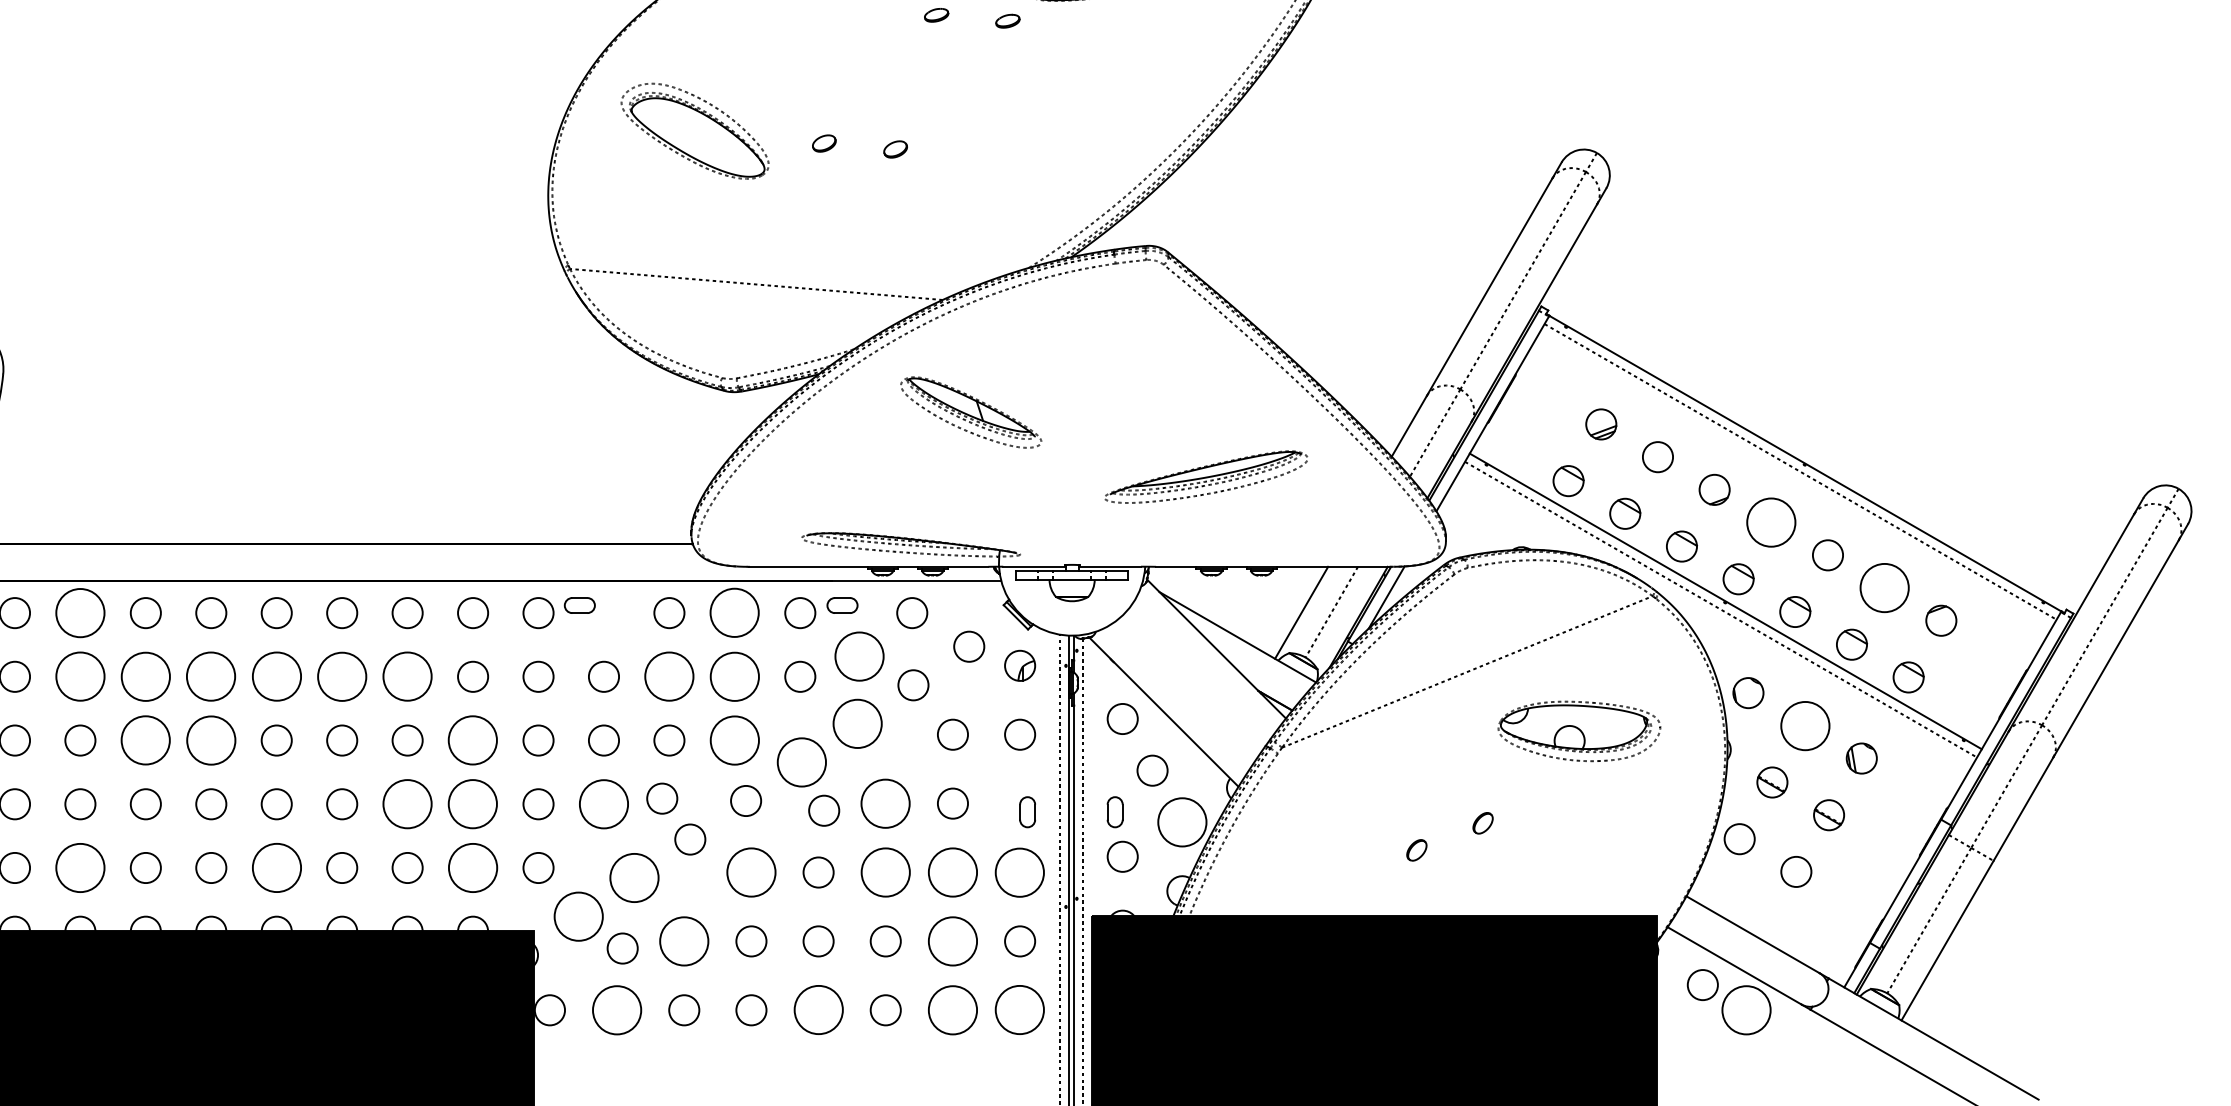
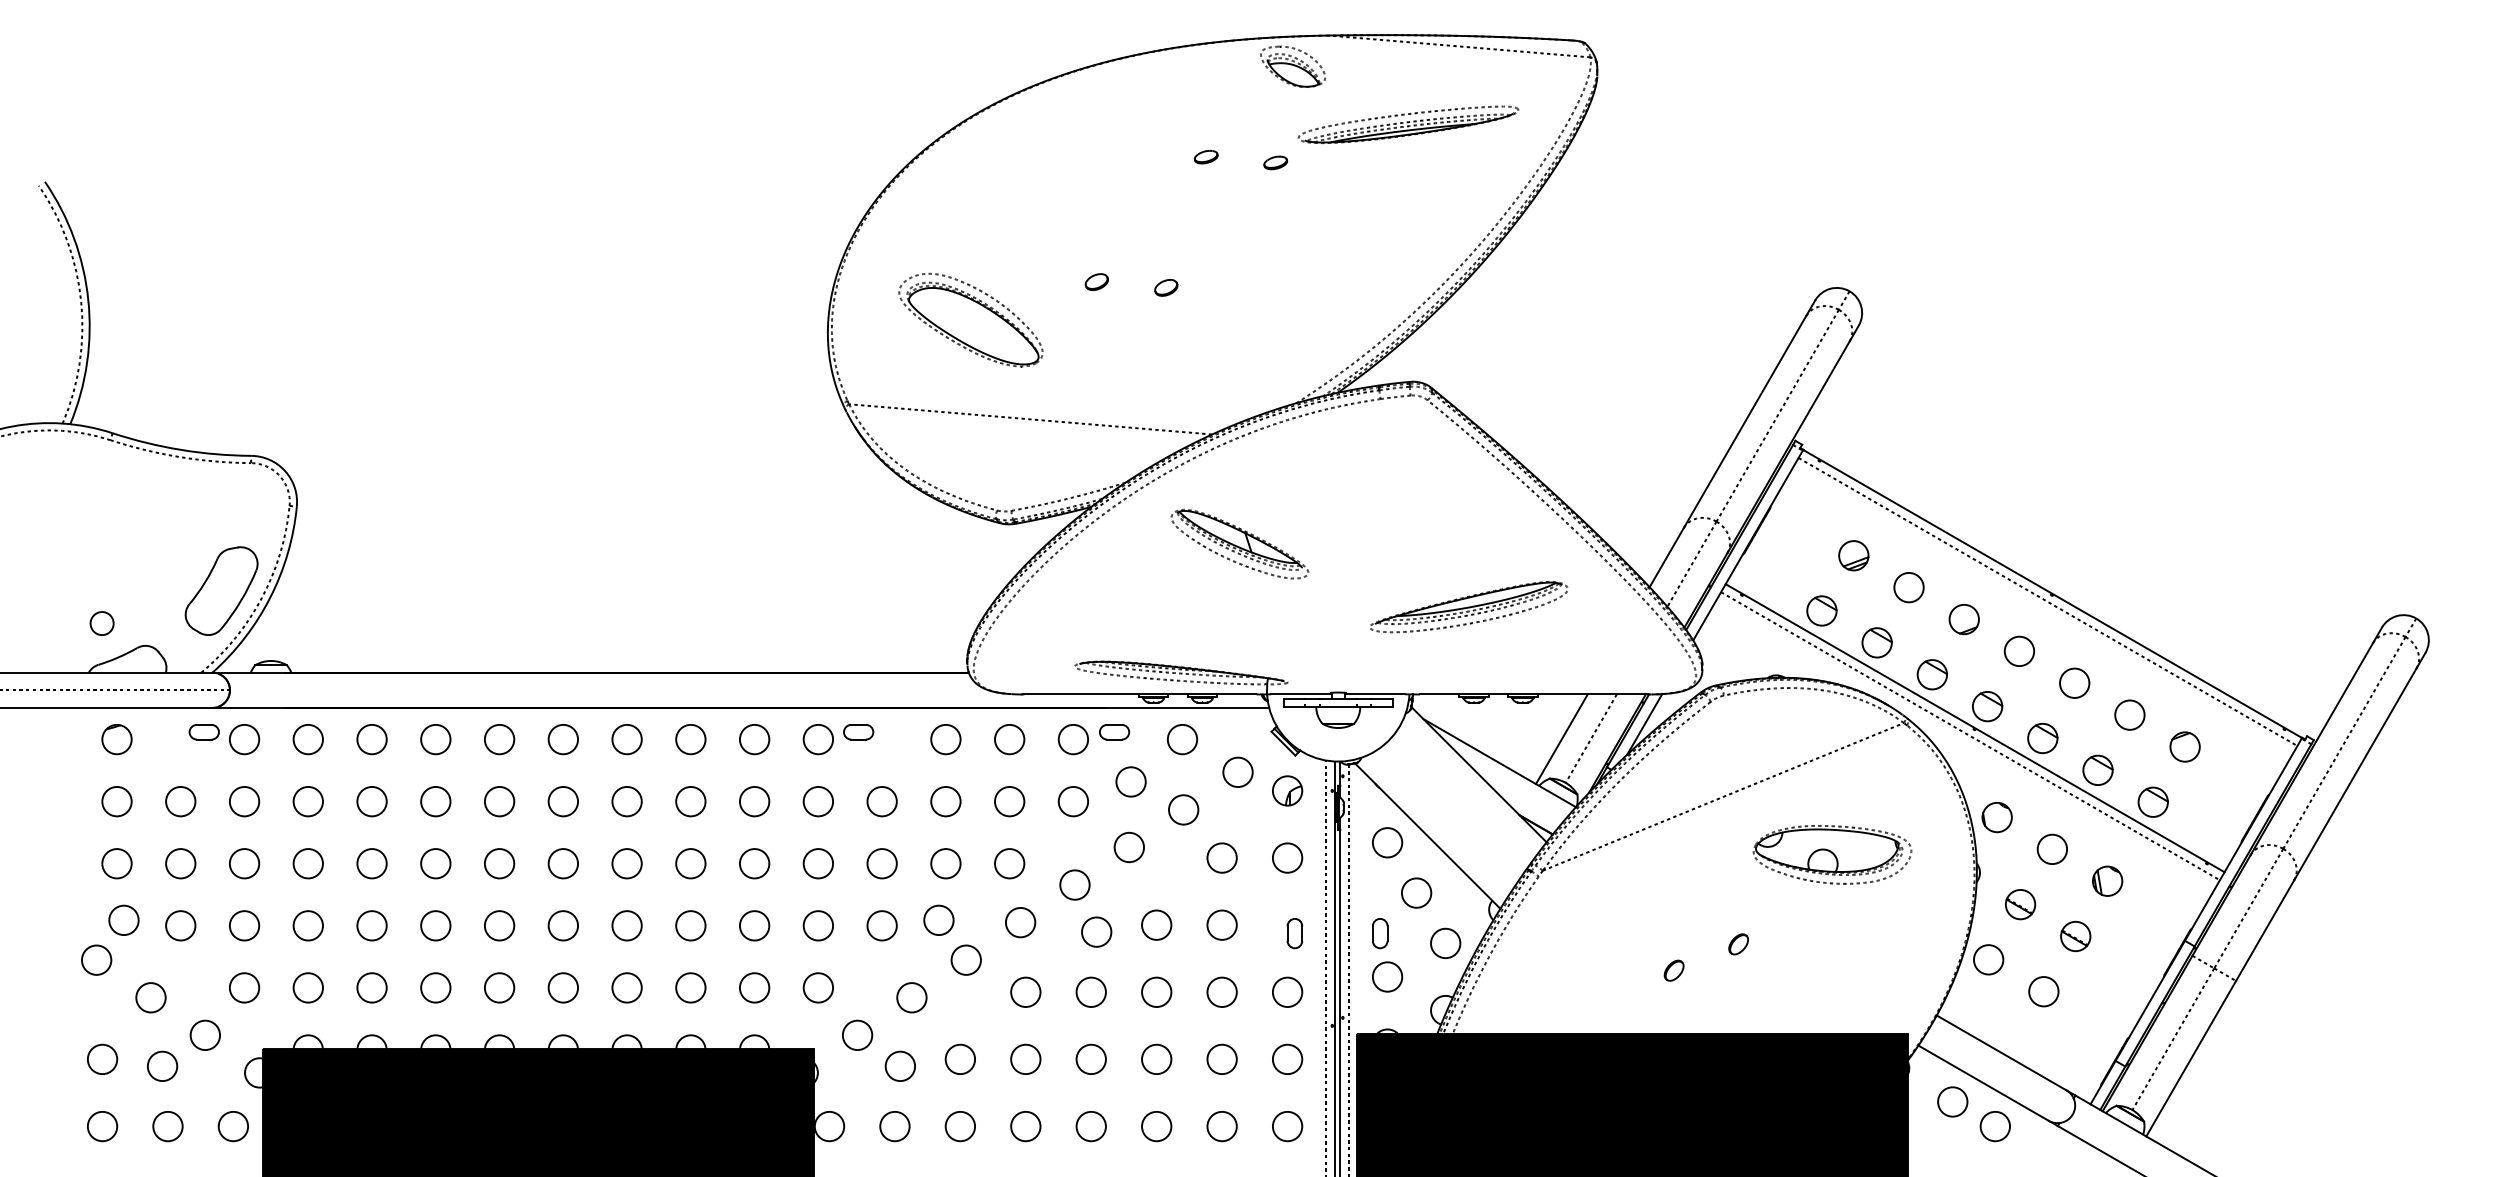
part: (694, 130) -> (970, 319), moved
circle: (1771, 522) -> (2019, 651), size x0.62
circle: (1884, 587) -> (2129, 714), size x0.62
circle: (79, 613) -> (371, 739), size x0.62
circle: (734, 613) -> (1009, 739), size x0.62
circle: (858, 656) -> (1130, 781), size x0.62
circle: (79, 676) -> (371, 801), size x0.62
circle: (145, 676) -> (435, 801), size x0.62
circle: (211, 676) -> (499, 801), size x0.62
circle: (275, 676) -> (562, 801), size x0.62
circle: (341, 676) -> (626, 801), size x0.62
circle: (407, 676) -> (690, 801), size x0.62
circle: (668, 676) -> (945, 801), size x0.62
circle: (734, 676) -> (1009, 801), size x0.62
circle: (857, 723) -> (1129, 847), size x0.62
circle: (1804, 724) -> (2051, 848), size x0.62
circle: (145, 740) -> (435, 863), size x0.62
circle: (211, 740) -> (499, 863), size x0.62
circle: (472, 740) -> (754, 863), size x0.62
circle: (734, 740) -> (1009, 863), size x0.62
circle: (801, 761) -> (1074, 884), size x0.62
circle: (885, 802) -> (1156, 924), size x0.62
circle: (407, 803) -> (690, 925), size x0.62
circle: (472, 803) -> (754, 925), size x0.62
circle: (603, 803) -> (881, 925), size x0.62
circle: (1182, 822) -> (1445, 943), size x0.62
circle: (79, 867) -> (371, 987), size x0.62
circle: (275, 867) -> (562, 987), size x0.62
circle: (472, 867) -> (754, 987), size x0.62
circle: (1020, 871) -> (1287, 991), size x0.62
circle: (751, 872) -> (1025, 992), size x0.62
circle: (885, 872) -> (1156, 992), size x0.62
circle: (952, 872) -> (1221, 992), size x0.62
circle: (634, 877) -> (911, 997), size x0.62
circle: (578, 916) -> (857, 1035), size x0.62
circle: (684, 941) -> (960, 1059), size x0.62
circle: (952, 941) -> (1221, 1059), size x0.62
circle: (616, 1010) -> (894, 1126), size x0.62
circle: (817, 1010) -> (1090, 1126), size x0.62
circle: (952, 1010) -> (1221, 1126), size x0.62
circle: (1020, 1010) -> (1287, 1126), size x0.62
circle: (1746, 1010) -> (1995, 1126), size x0.62

